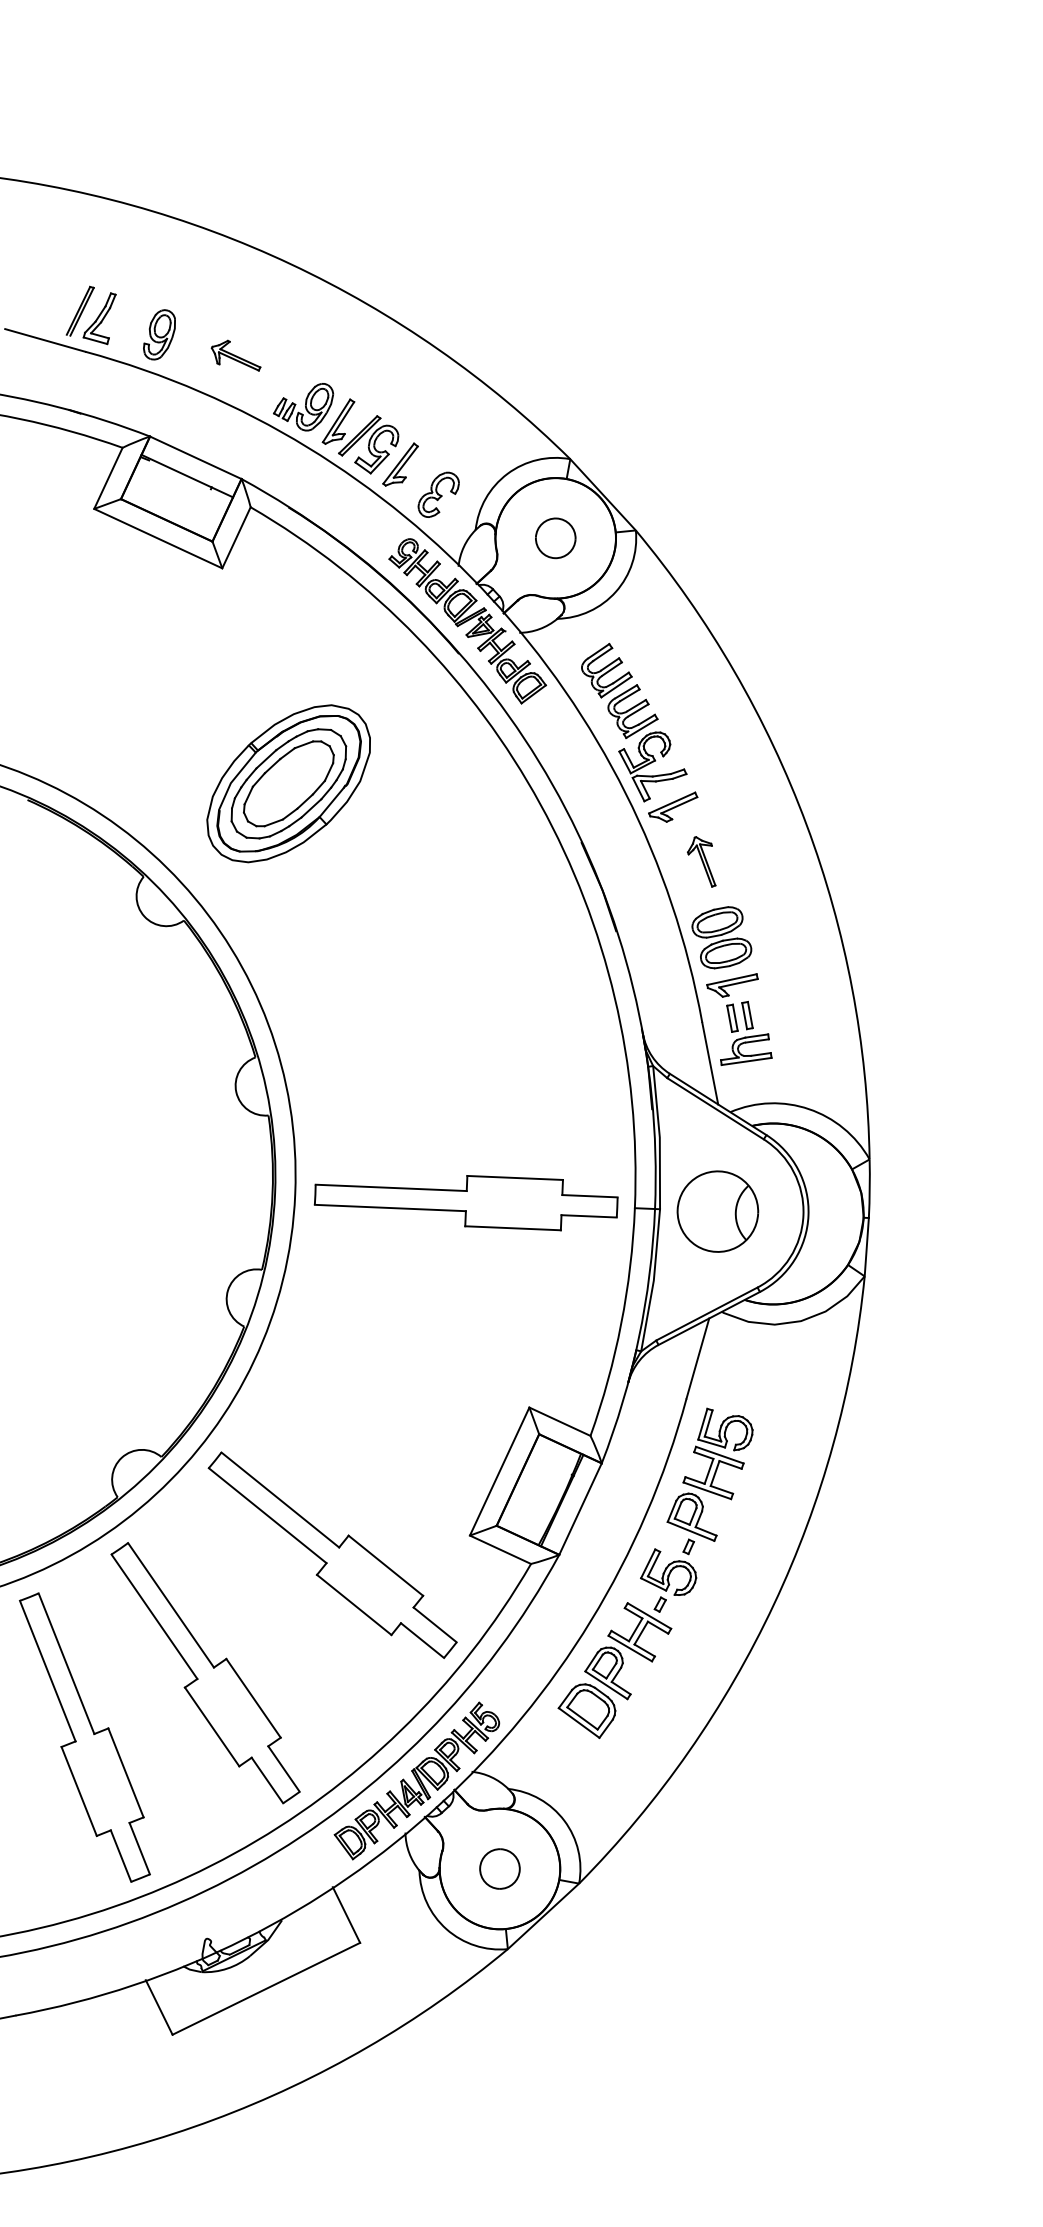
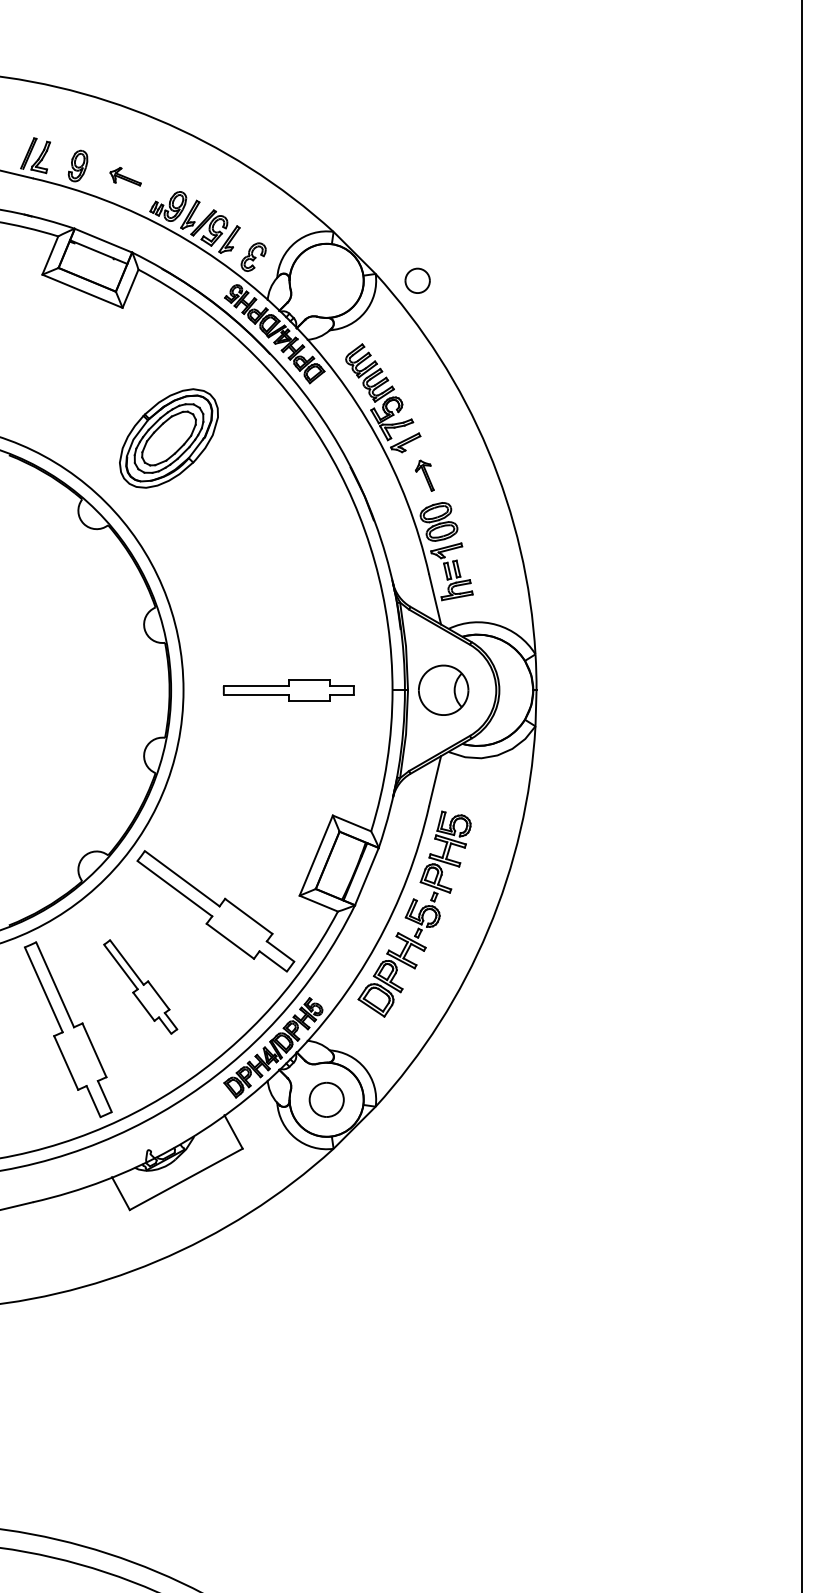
part: (555, 537) -> (417, 280), moved
part: (465, 1201) -> (288, 690), size x0.7
part: (205, 1672) -> (140, 986), size x0.6
part: (499, 1868) -> (326, 1099), size x1.4

